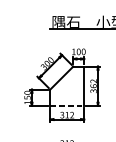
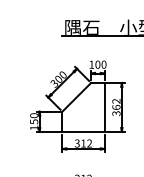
line: (68, 105) -> (84, 131), dashed -> solid

